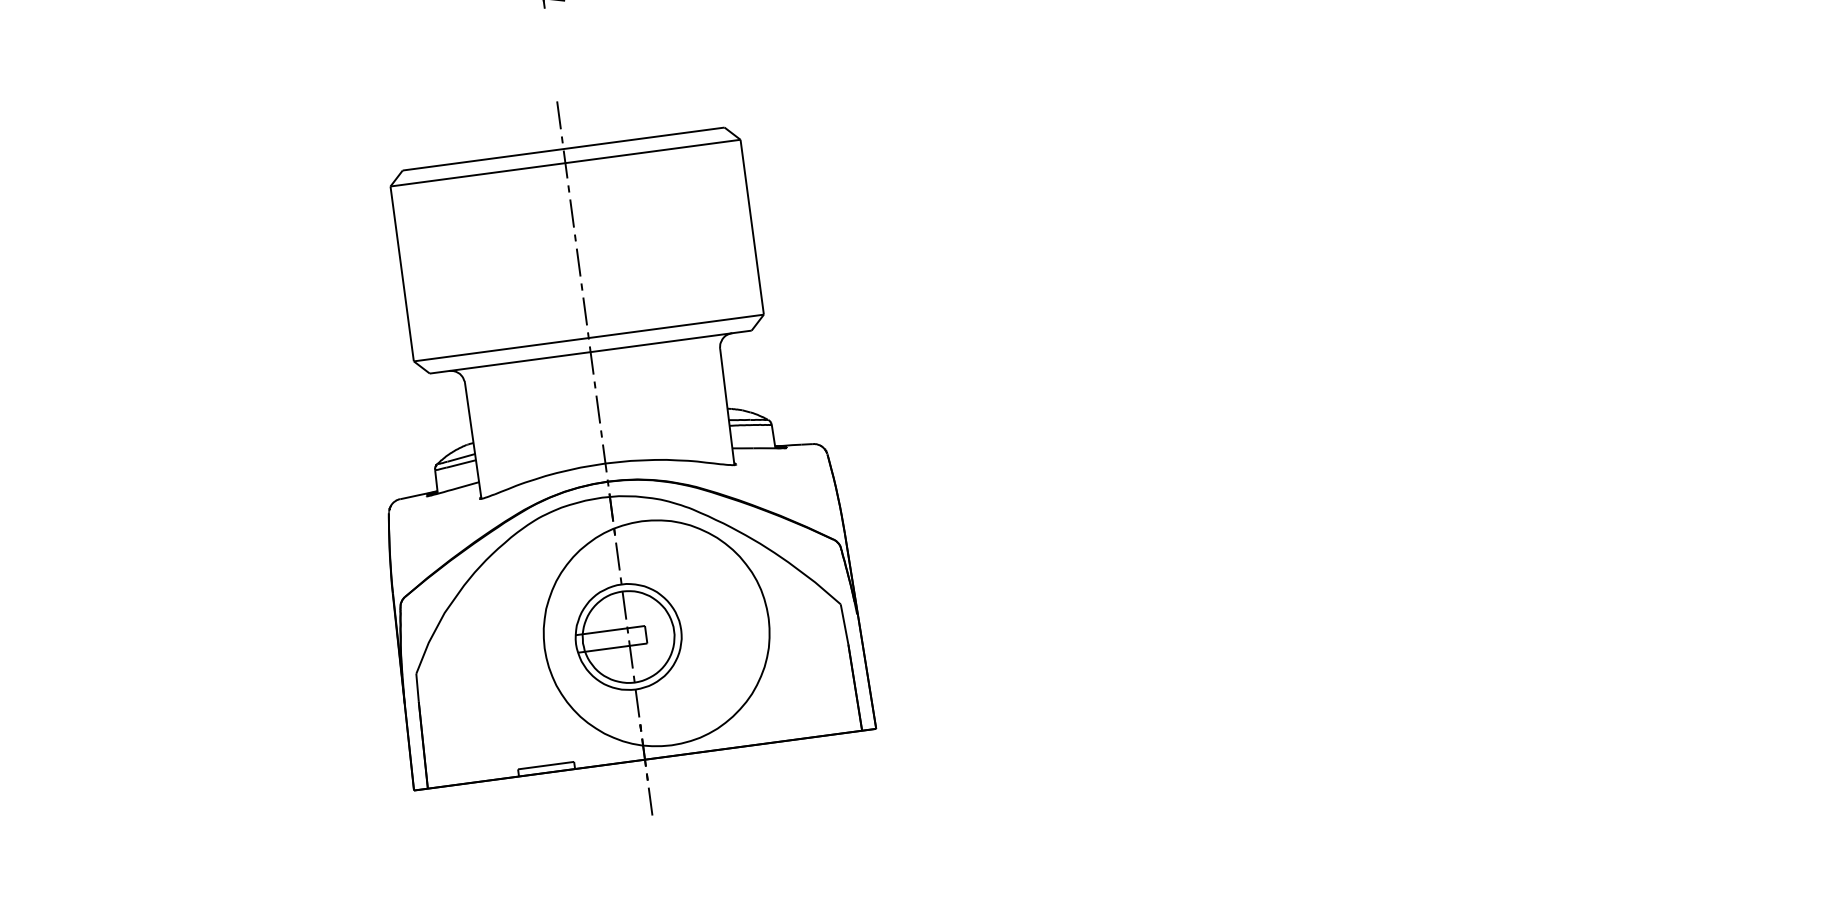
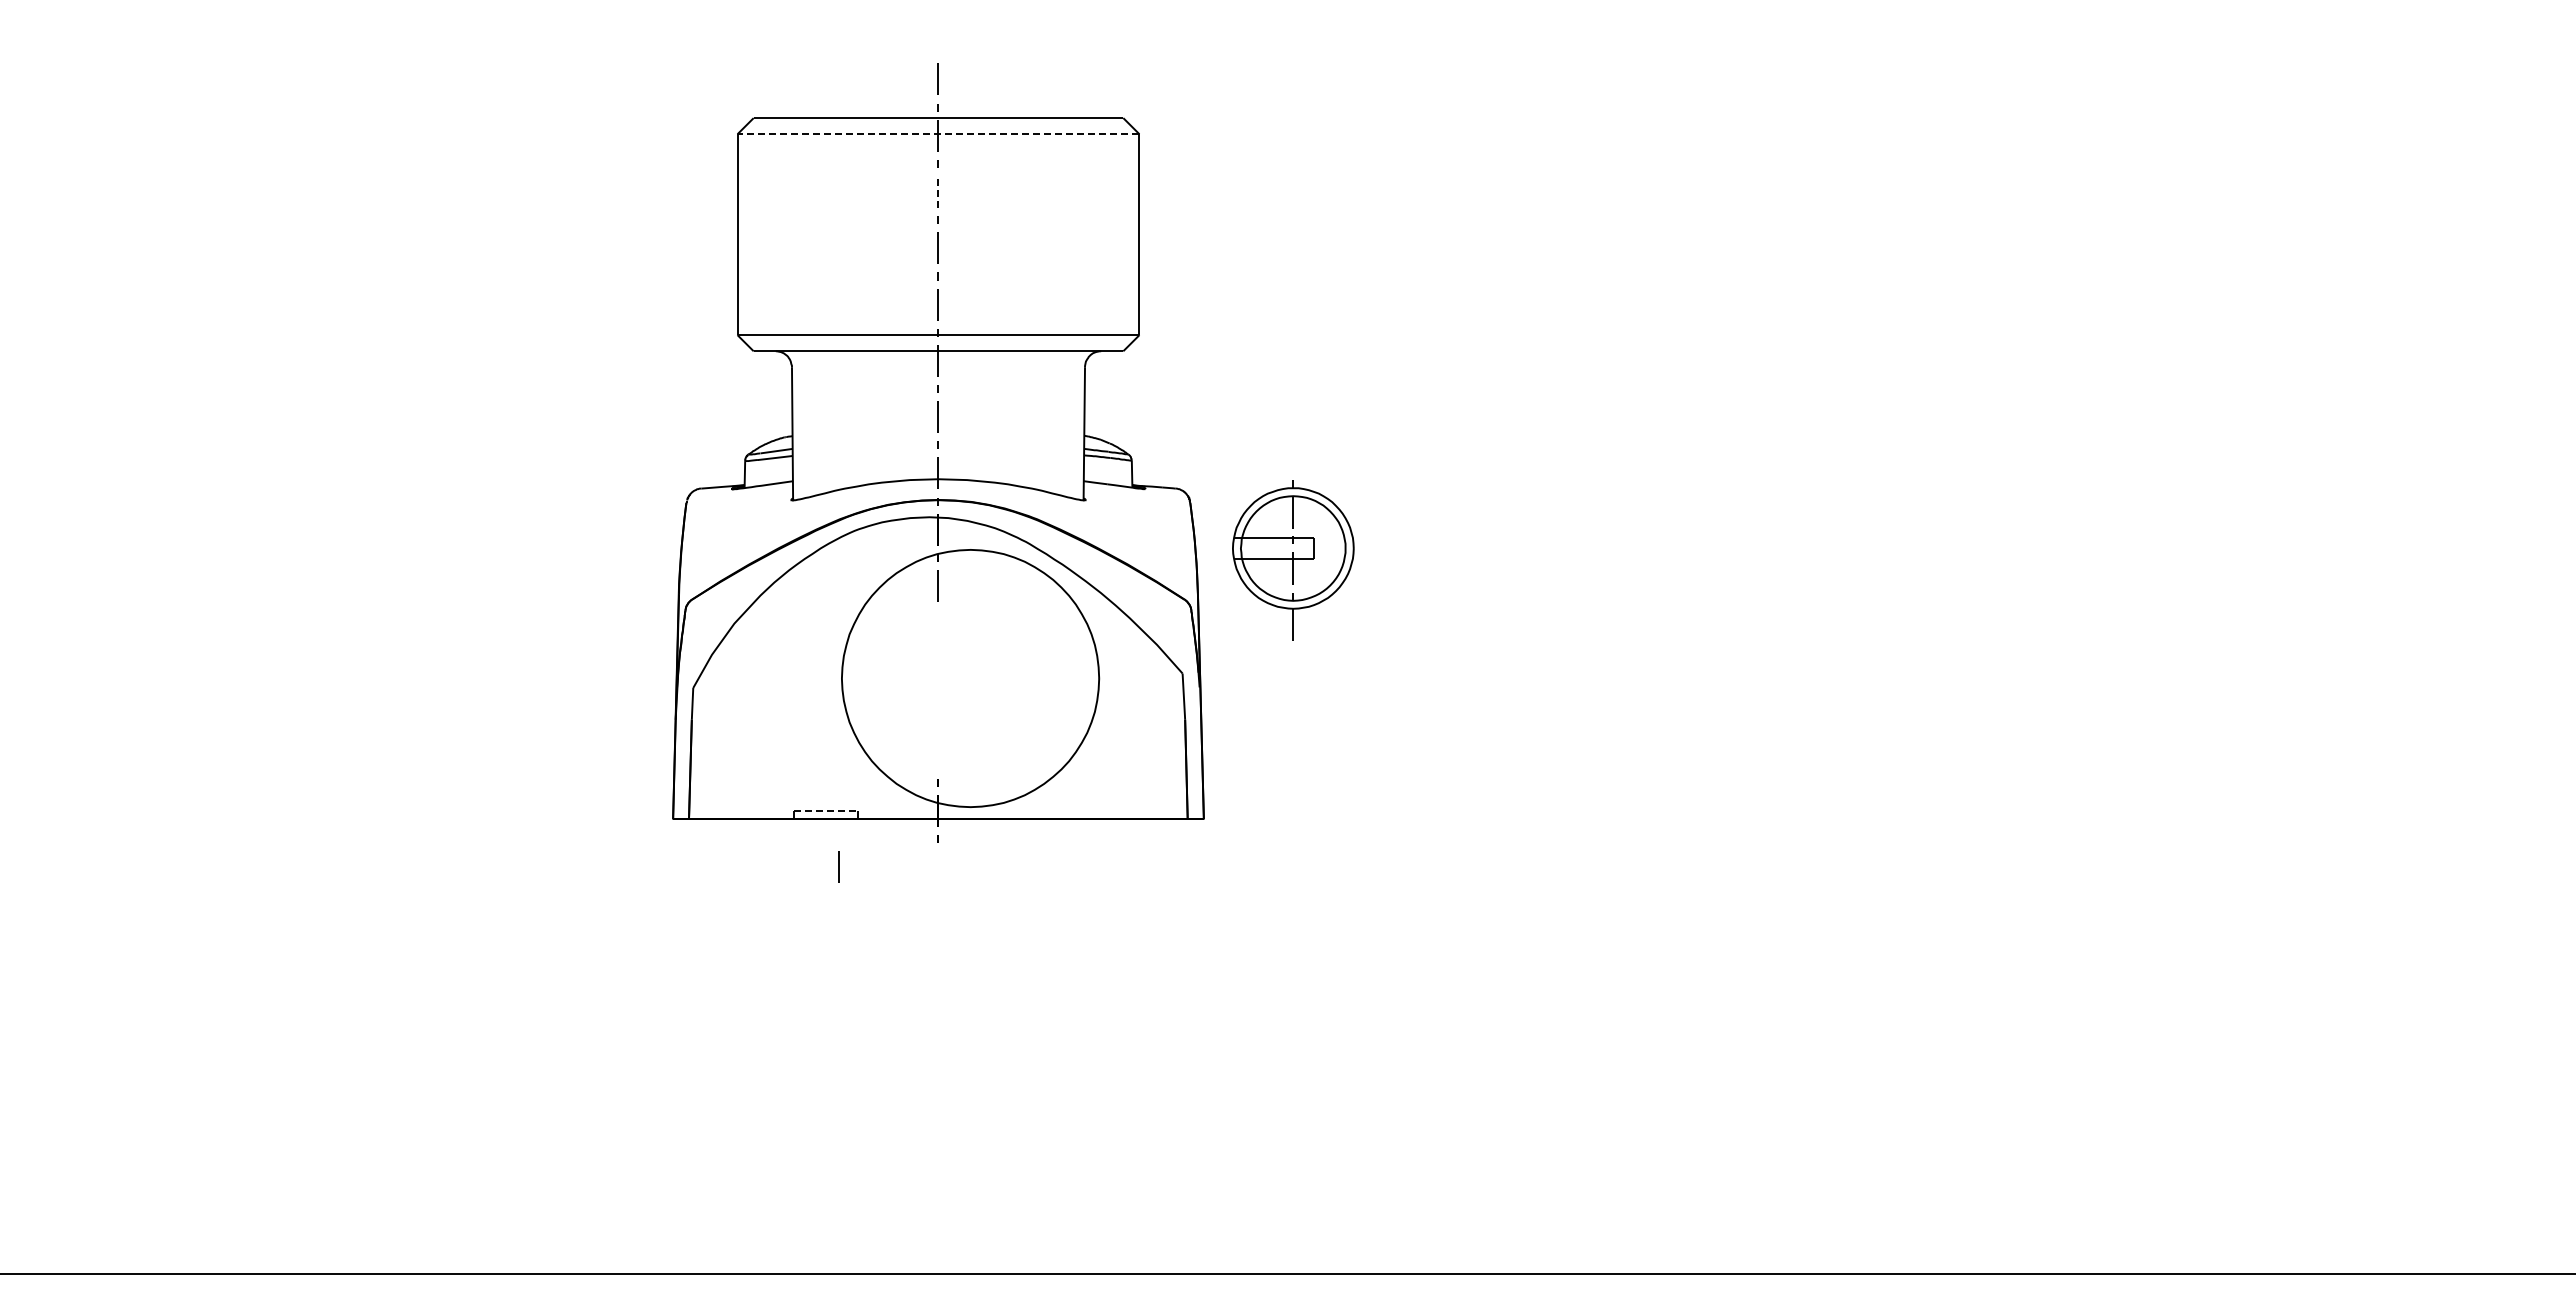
line: (565, 163) -> (938, 134), solid -> dashed
line: (572, 212) -> (938, 191), solid -> dashed
part: (630, 647) -> (1293, 560), moved
line: (546, 765) -> (826, 811), solid -> dashed
line: (649, 800) -> (838, 866), moved

